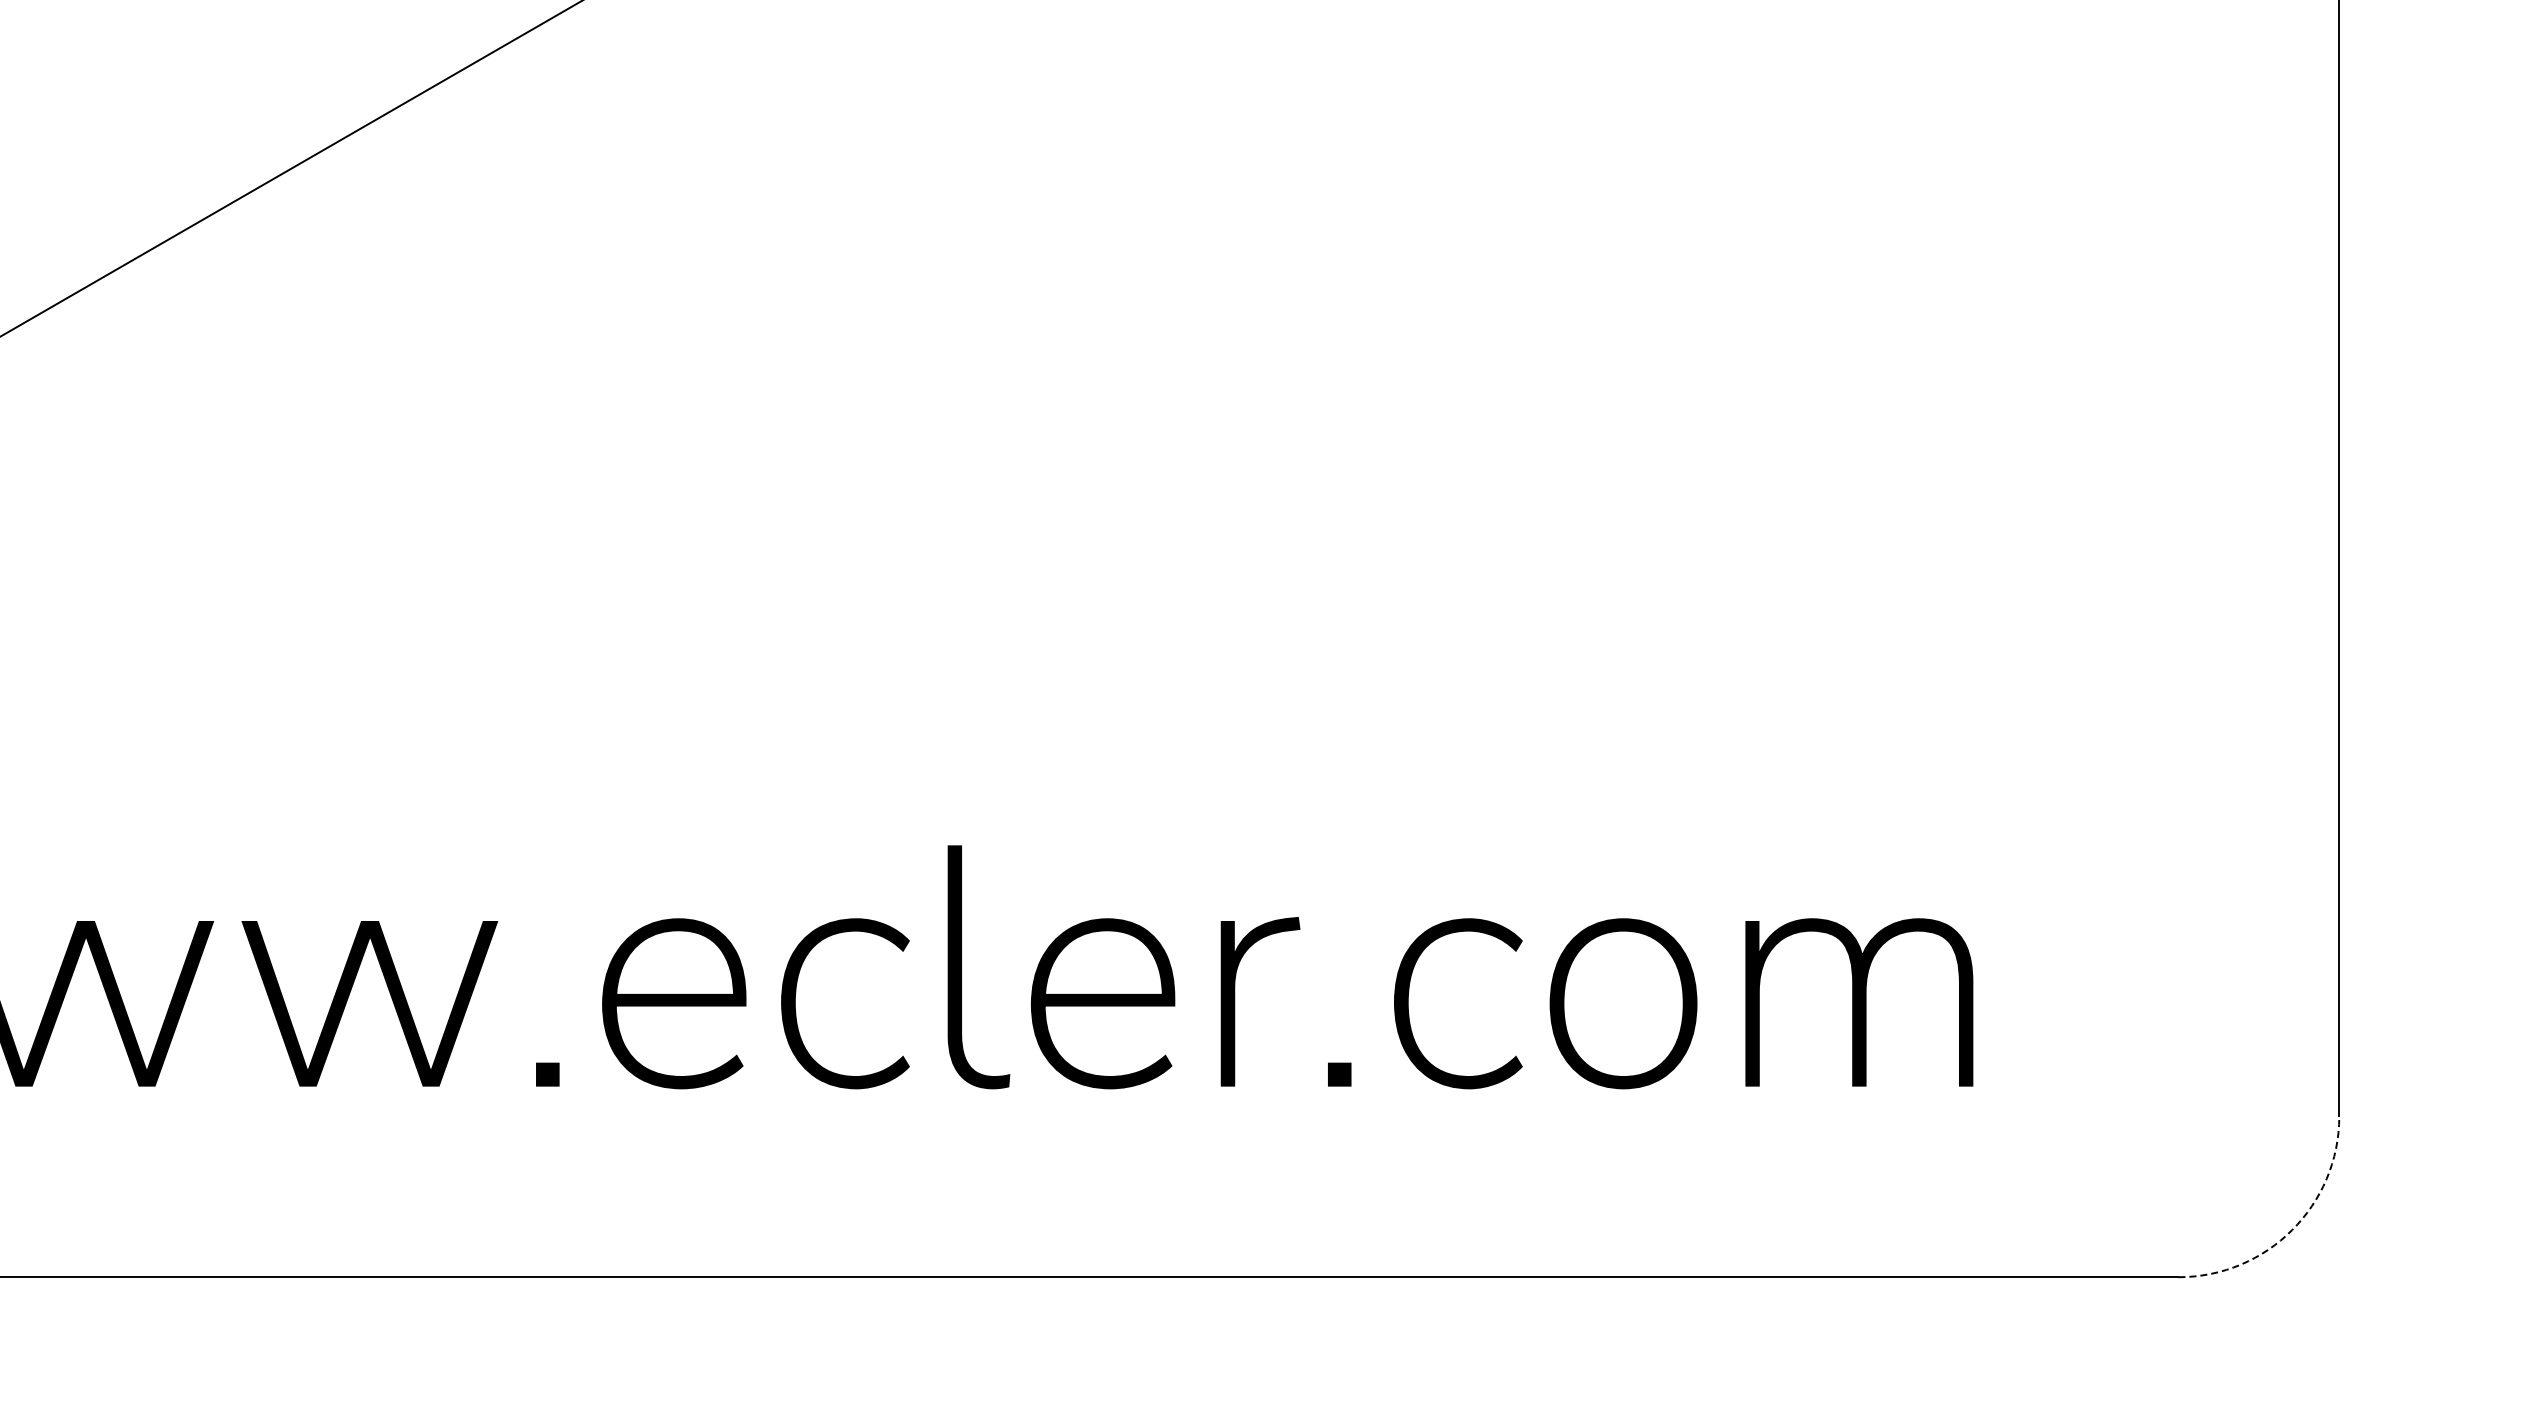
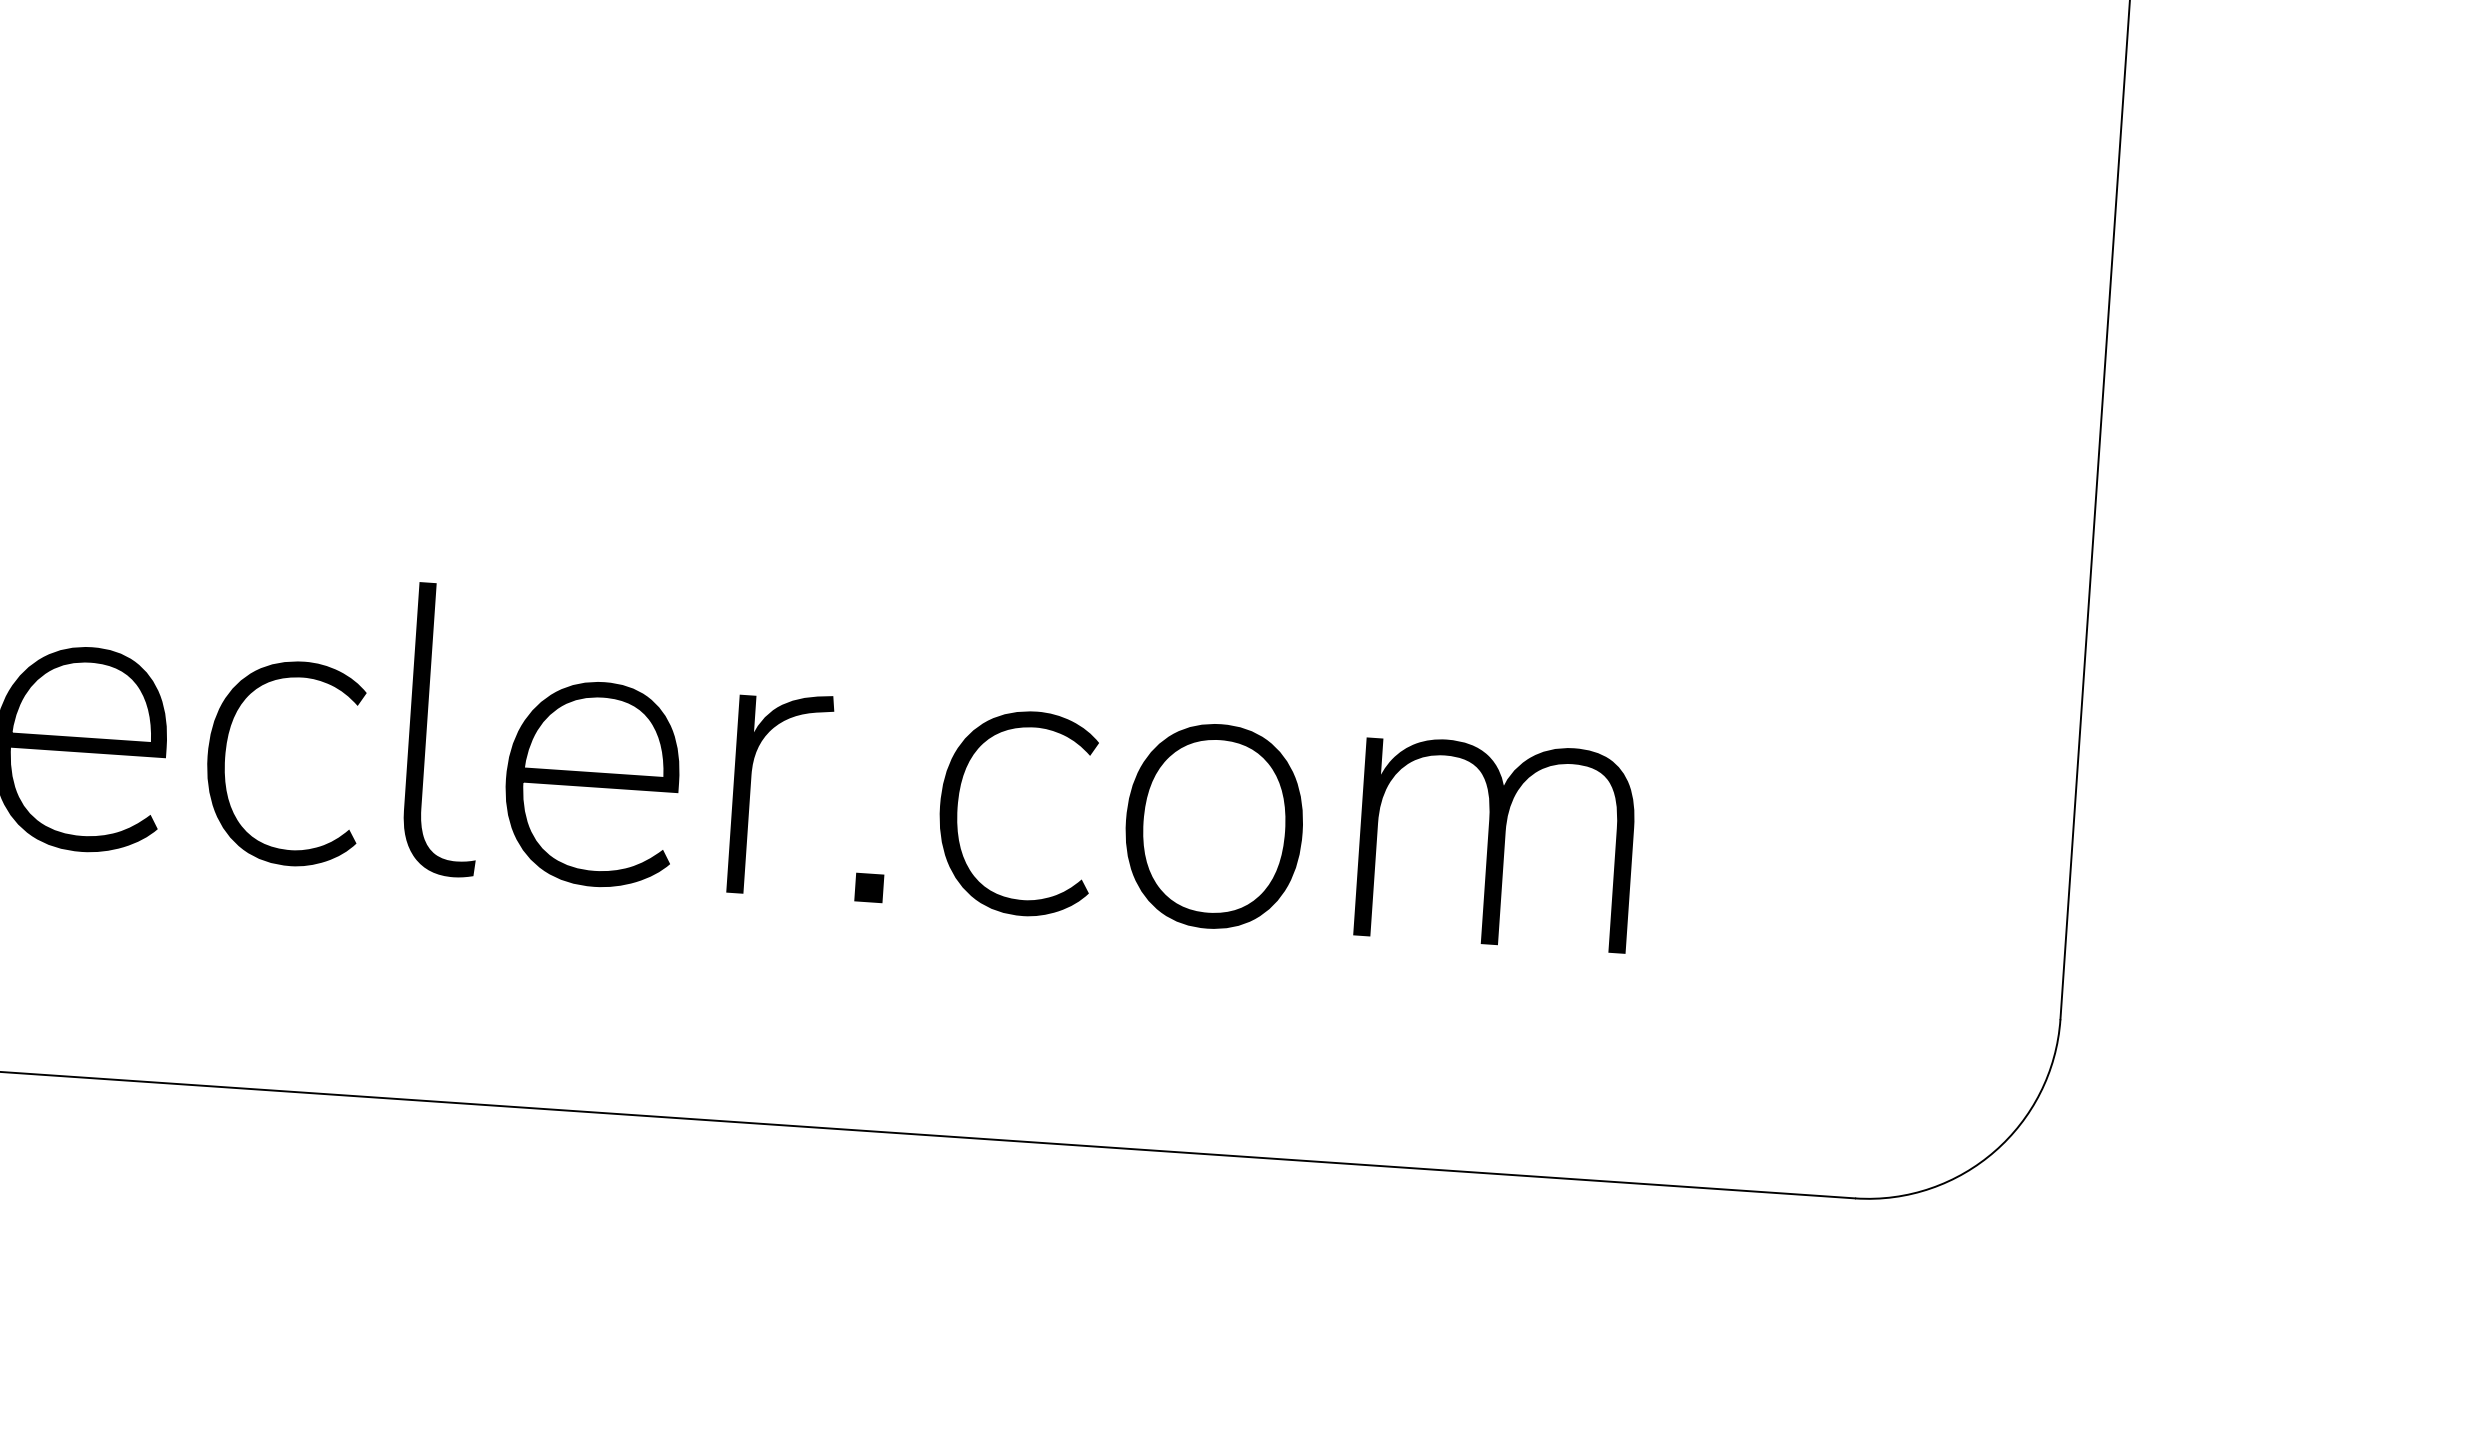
arc: (2292, 1230) -> (1995, 1151), dashed -> solid

